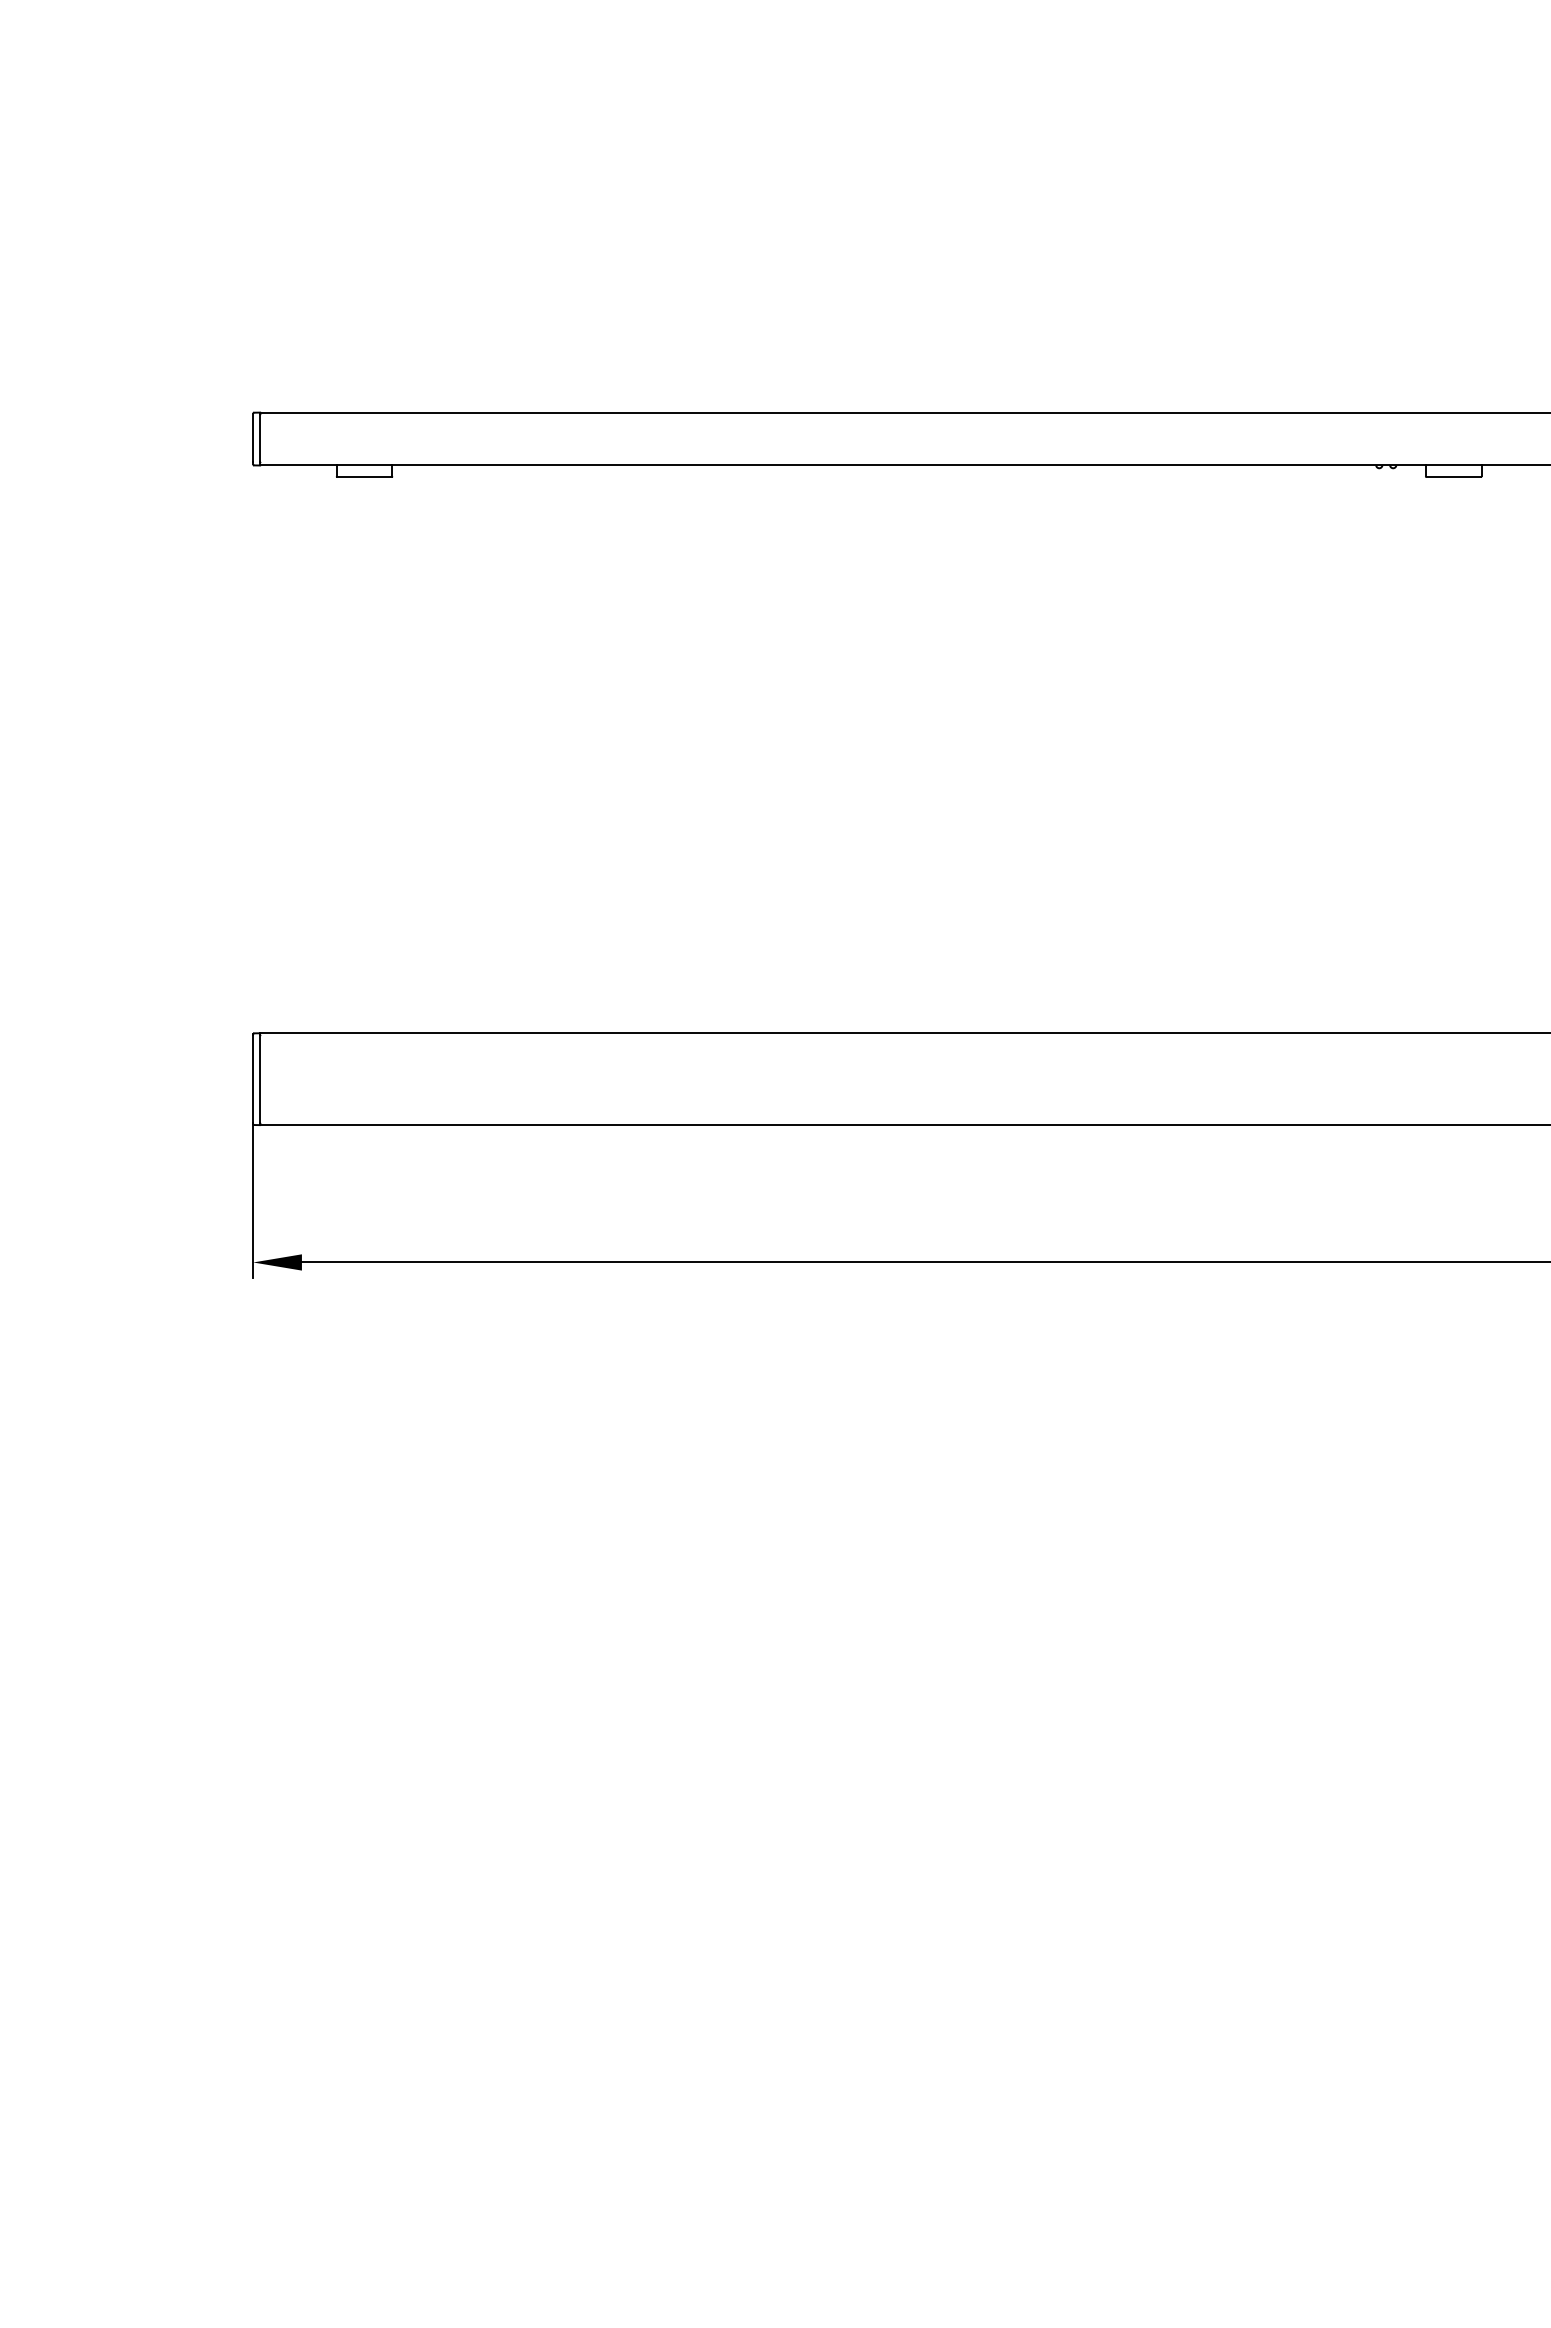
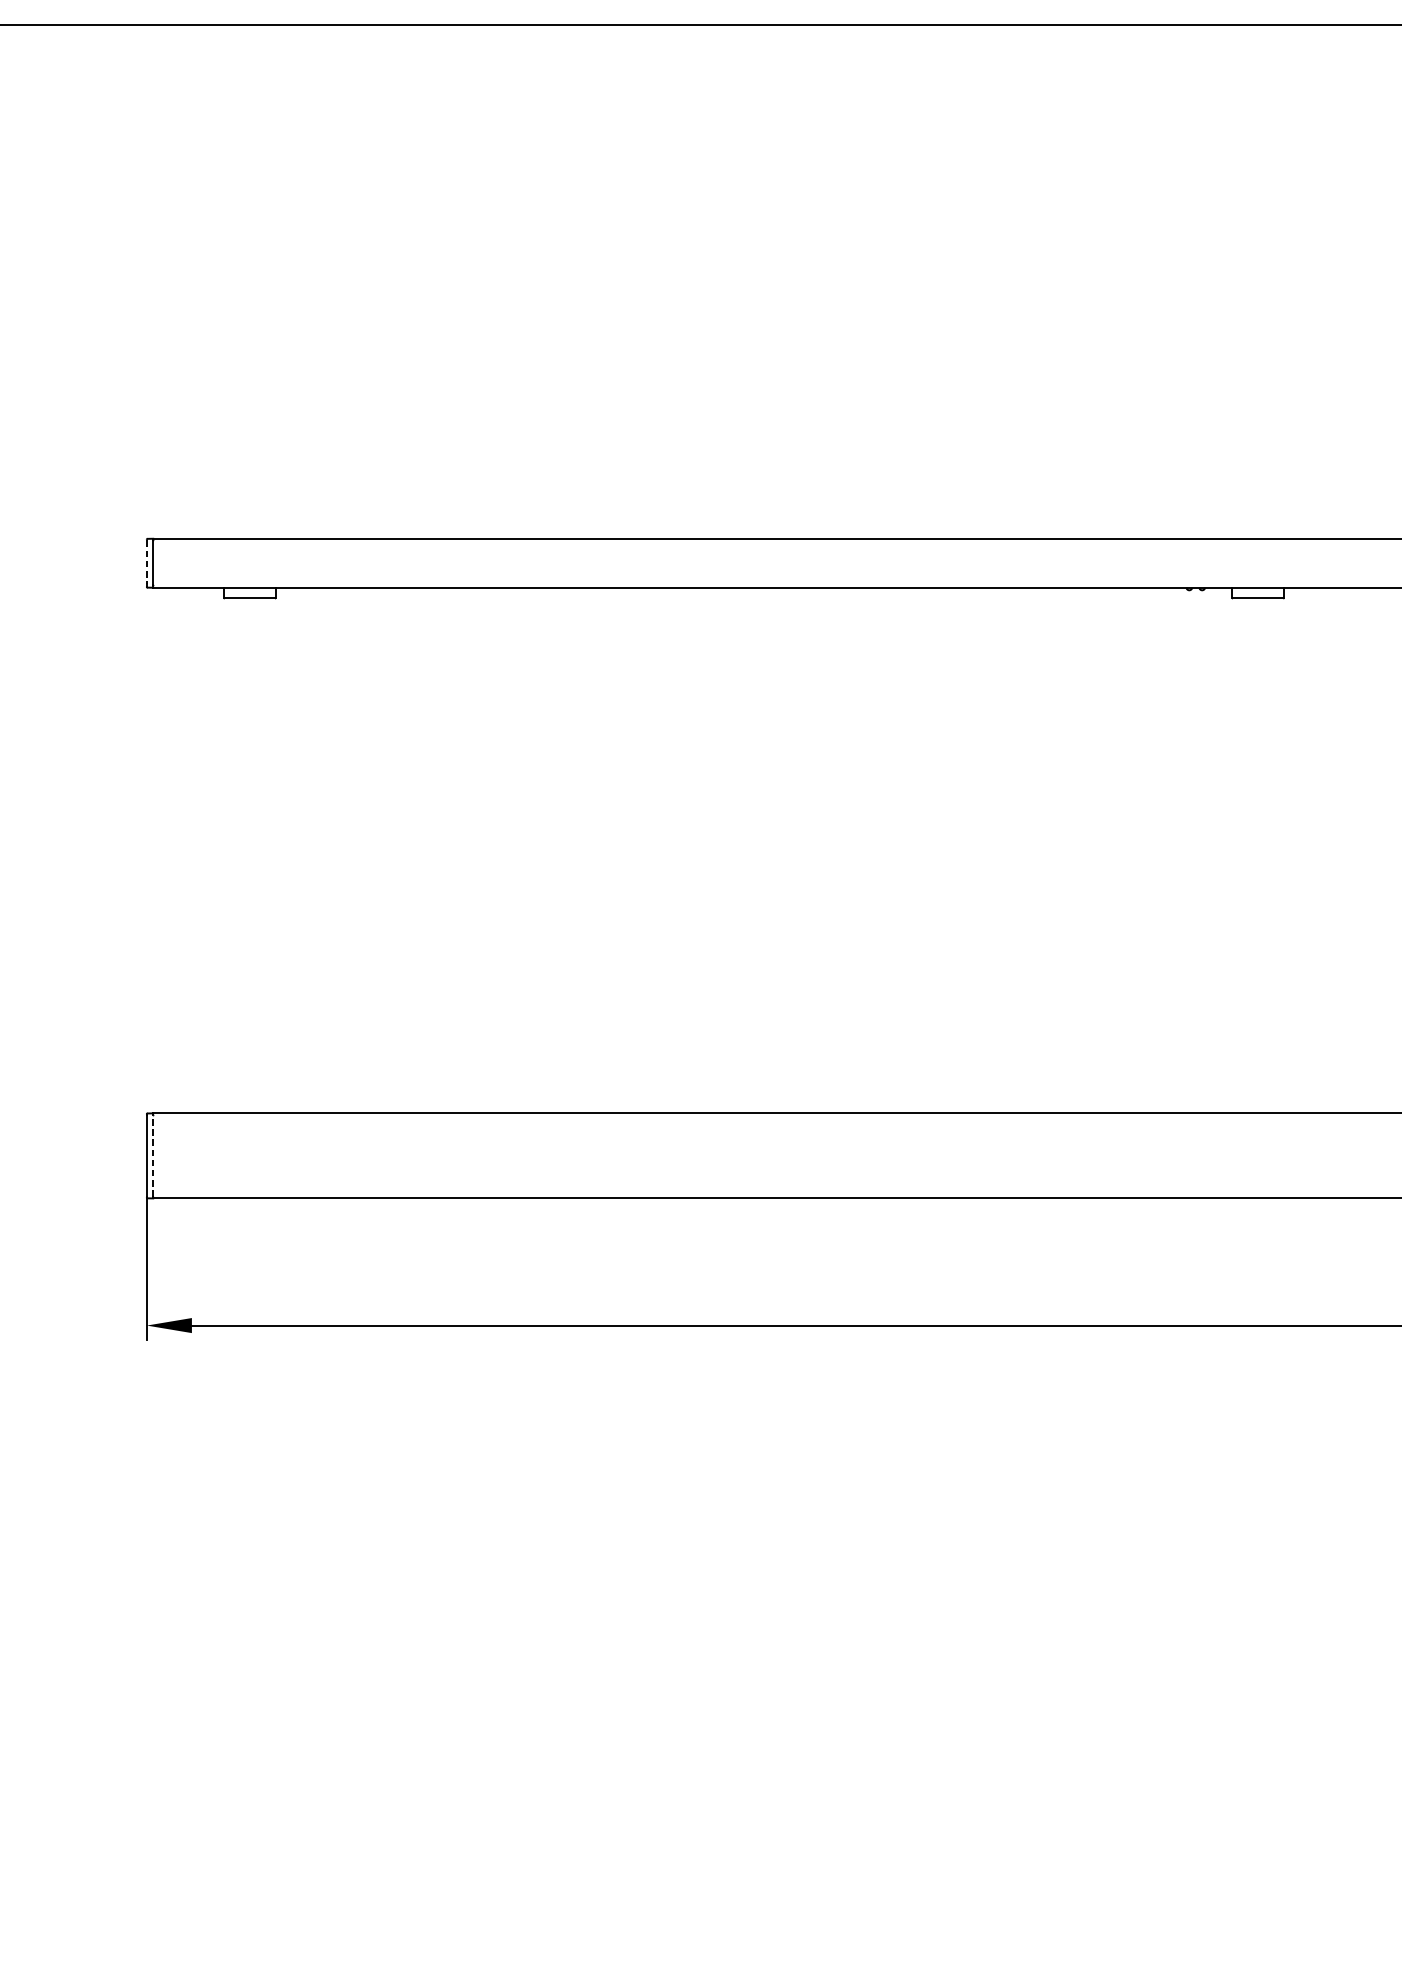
line: (253, 438) -> (147, 562), solid -> dashed
line: (260, 1078) -> (153, 1155), solid -> dashed

